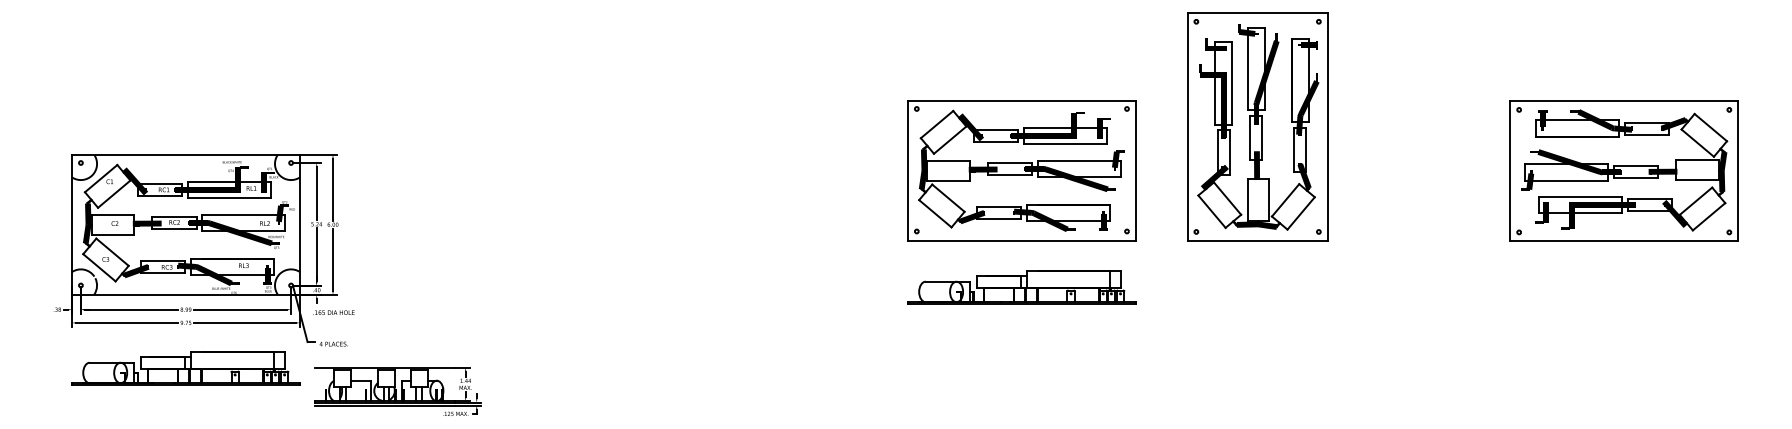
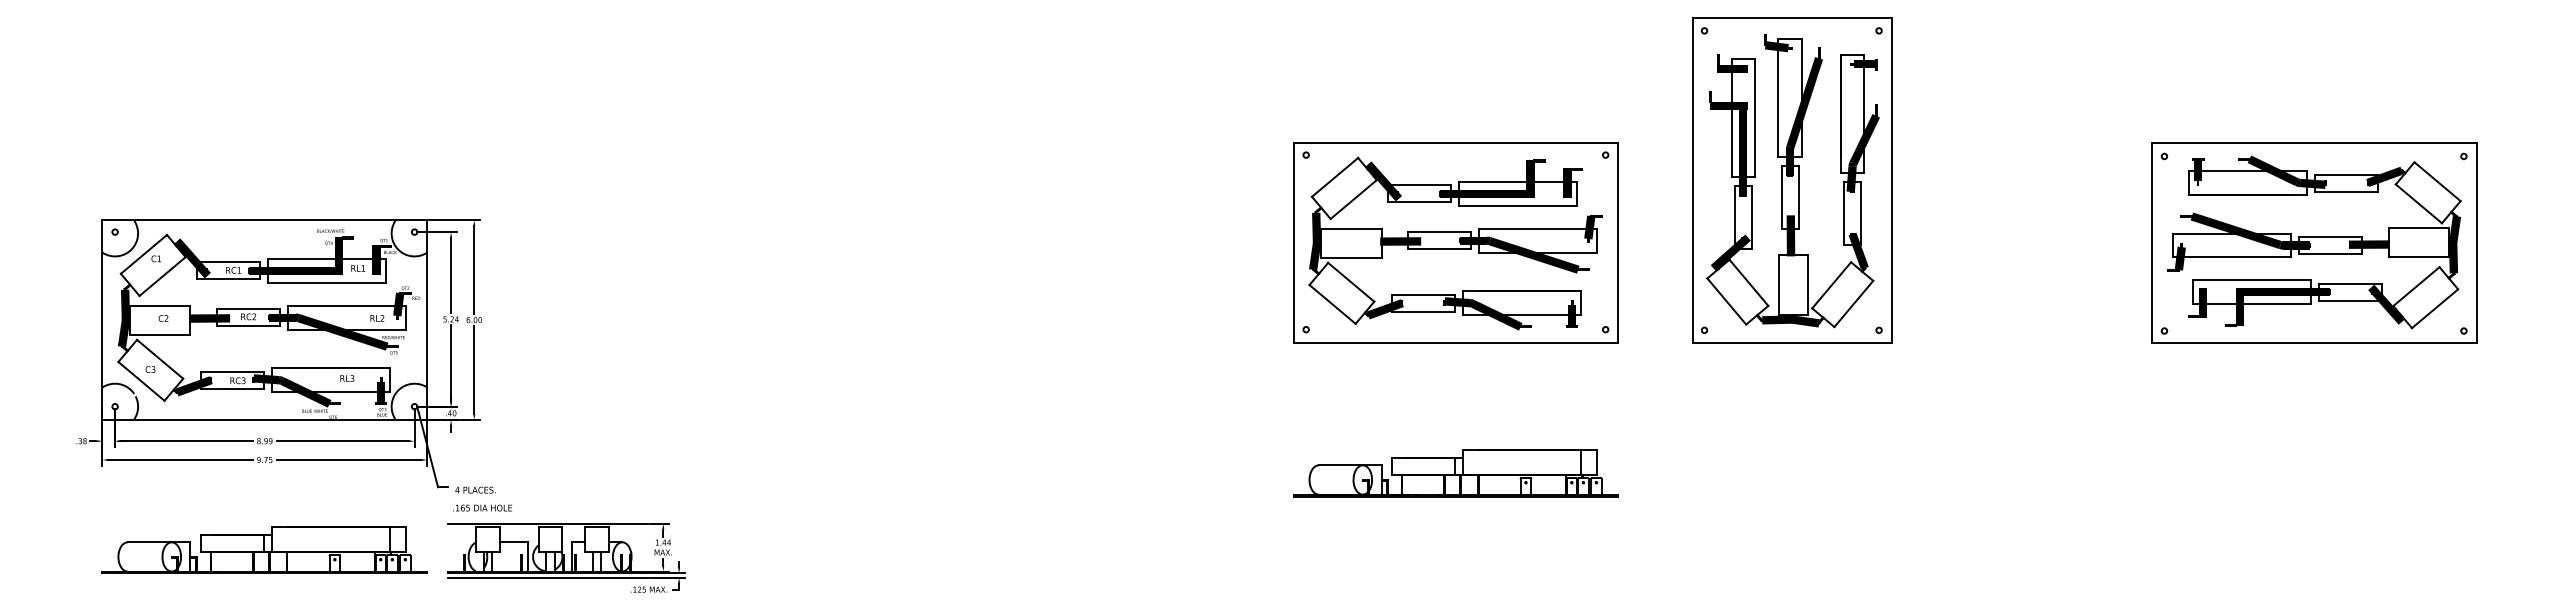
part: (1021, 287) -> (1455, 473), moved
text: (333, 312) -> (482, 507), moved
part: (185, 368) -> (264, 550), moved

